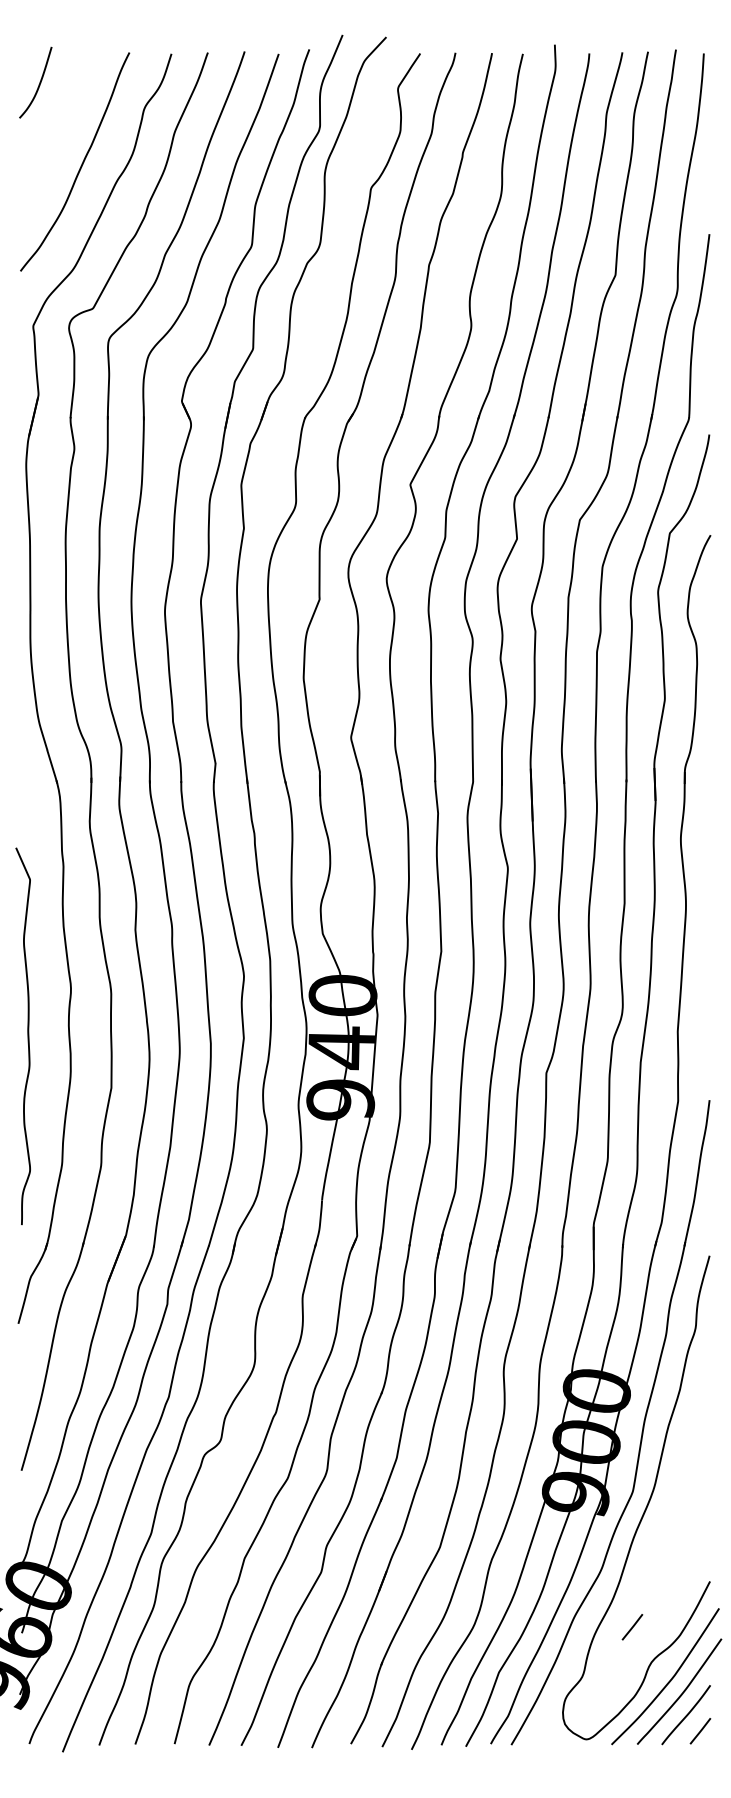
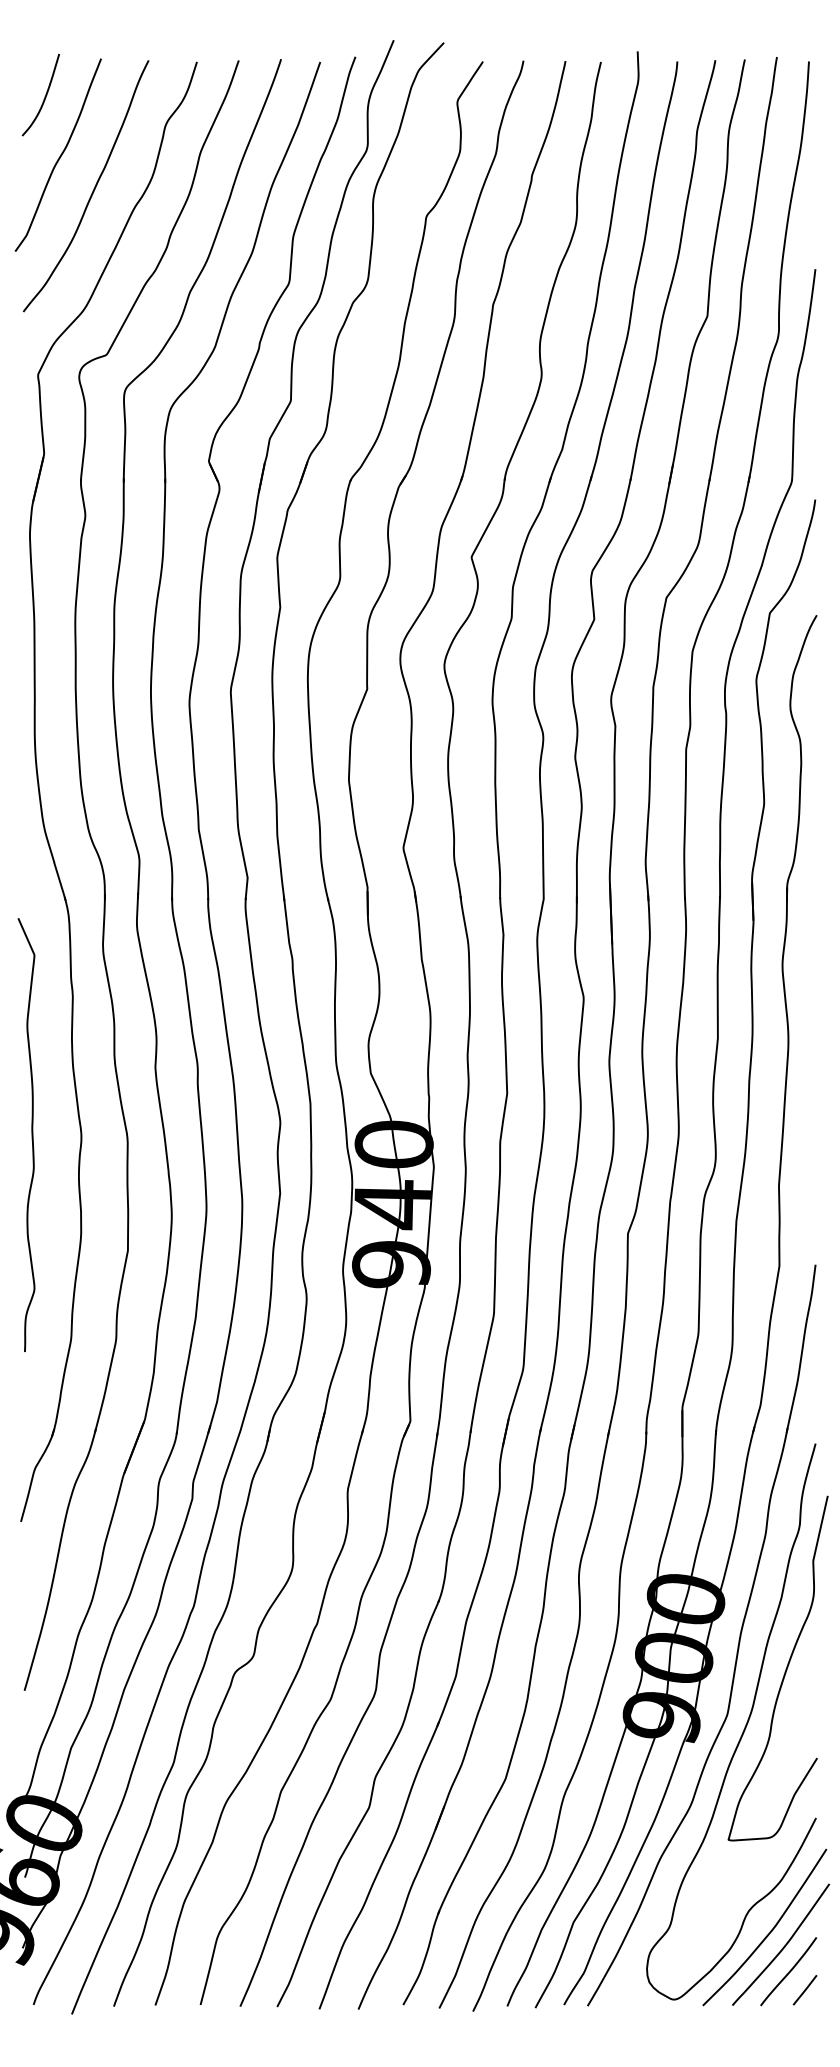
curve: (52, 134) -> (60, 154), added
curve: (27, 1036) -> (31, 1135), moved
curve: (682, 1454) -> (784, 1672), added
line: (632, 1627) -> (726, 1870), removed

